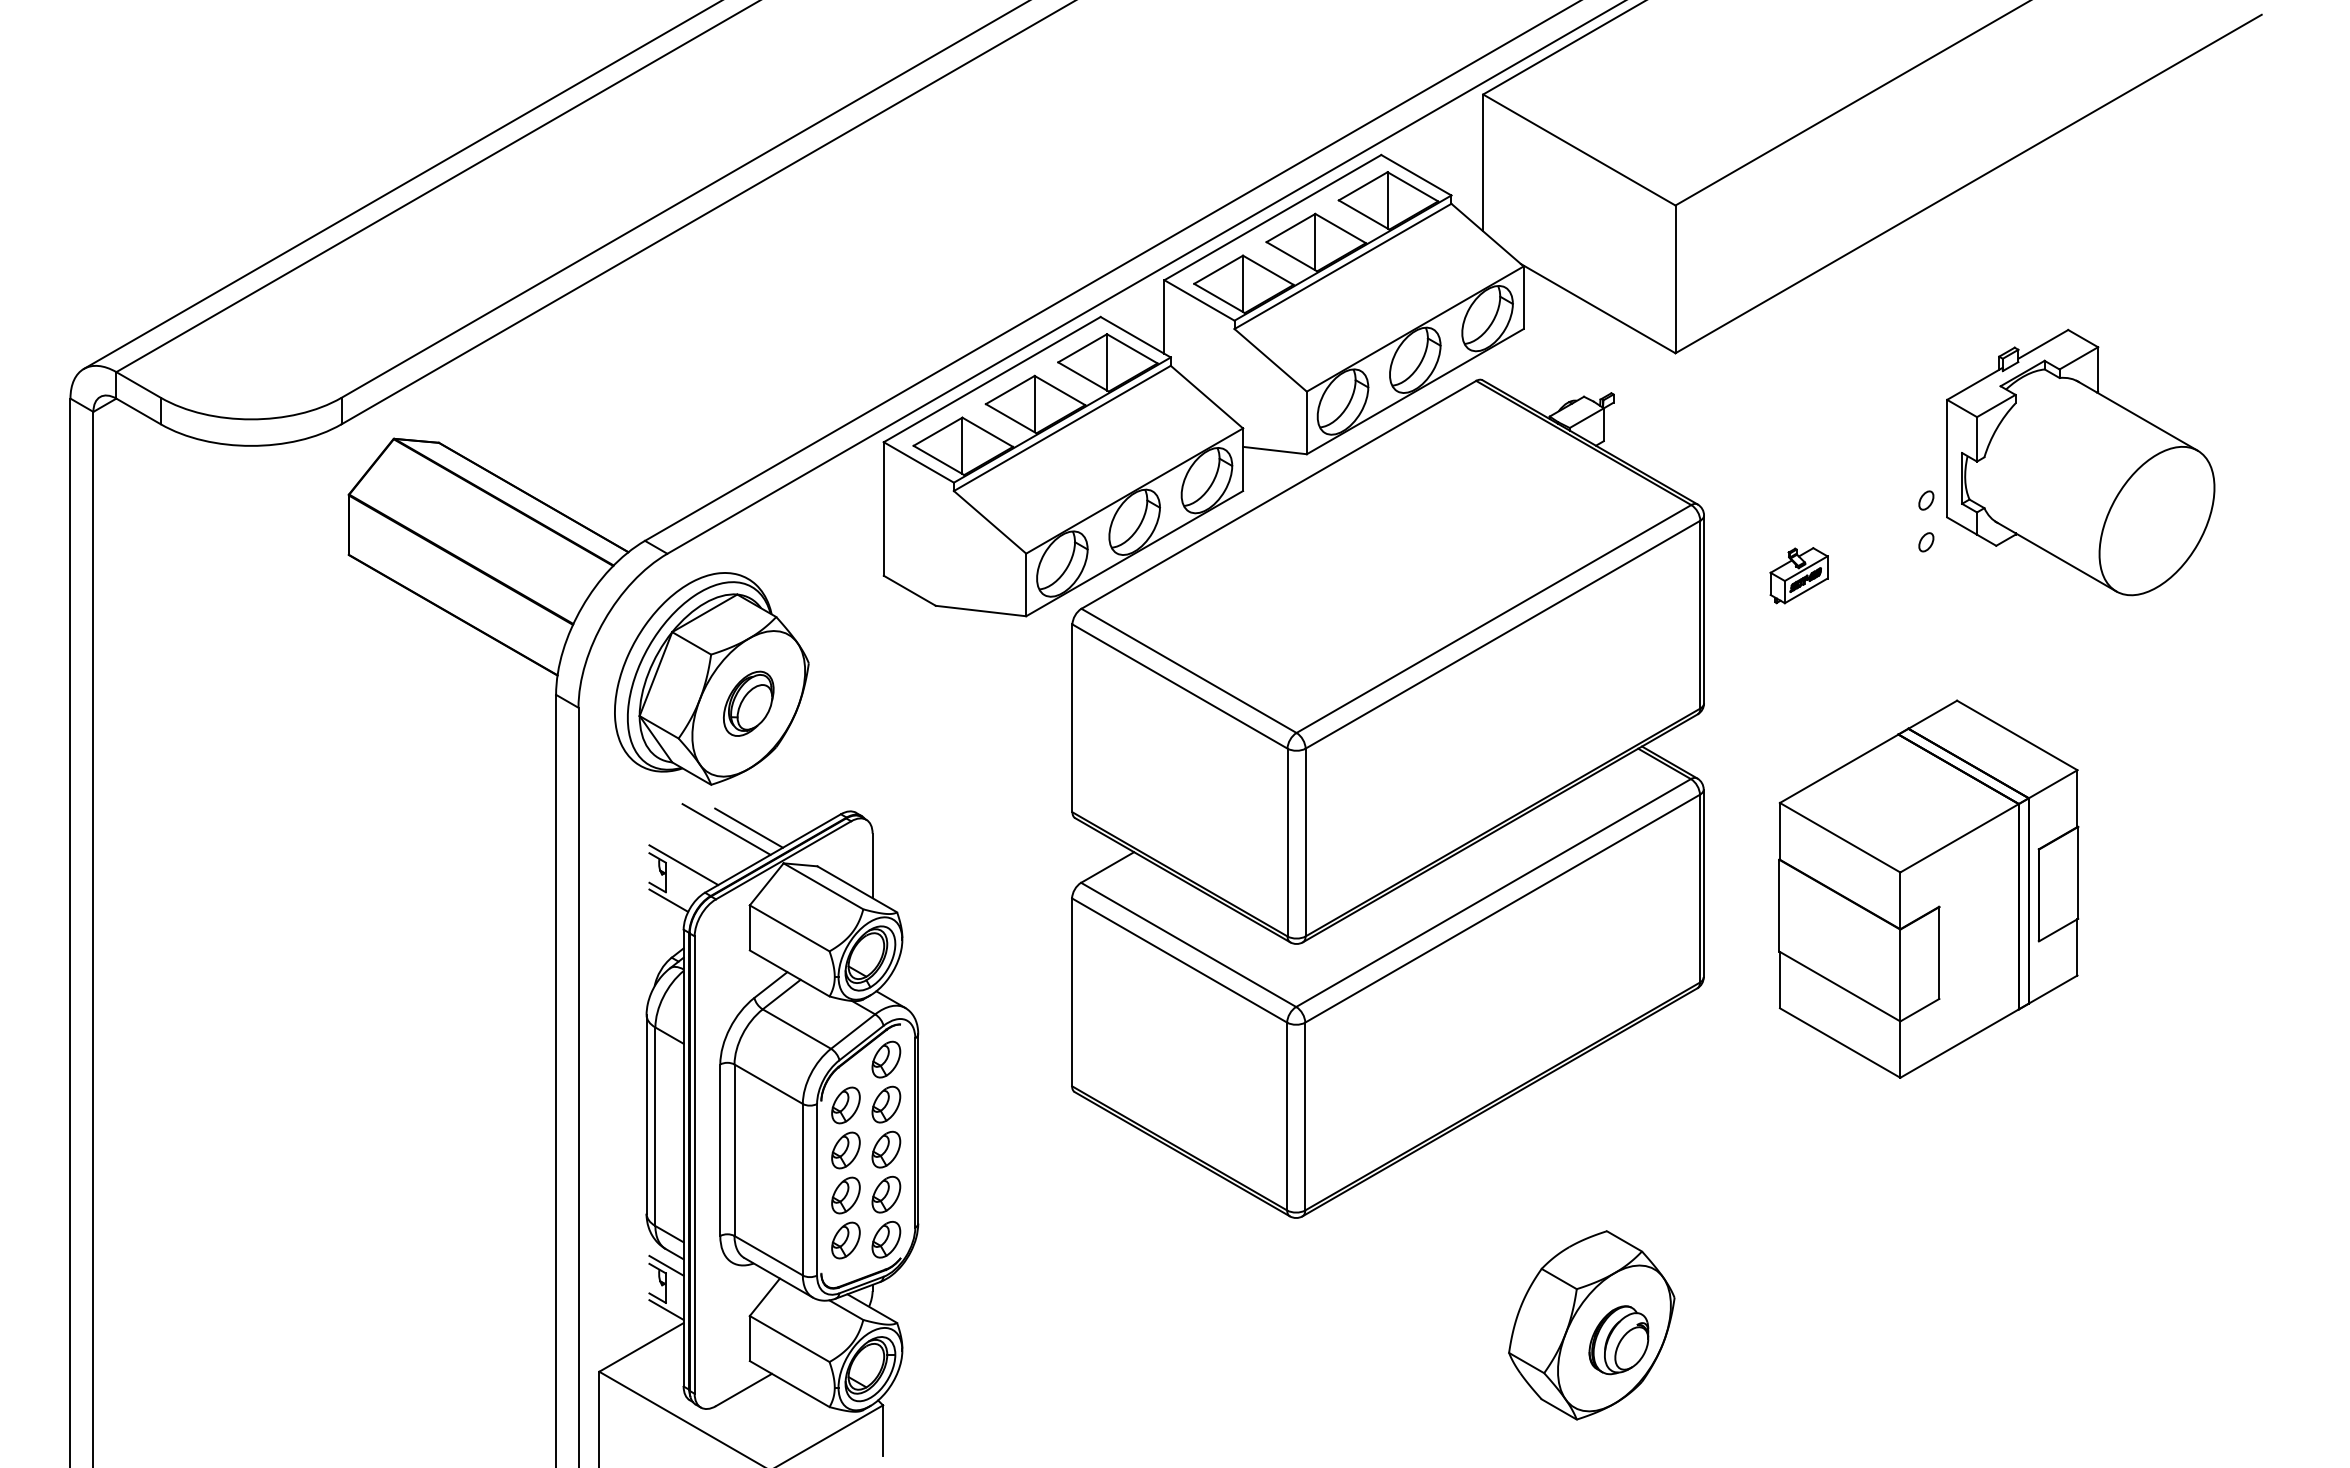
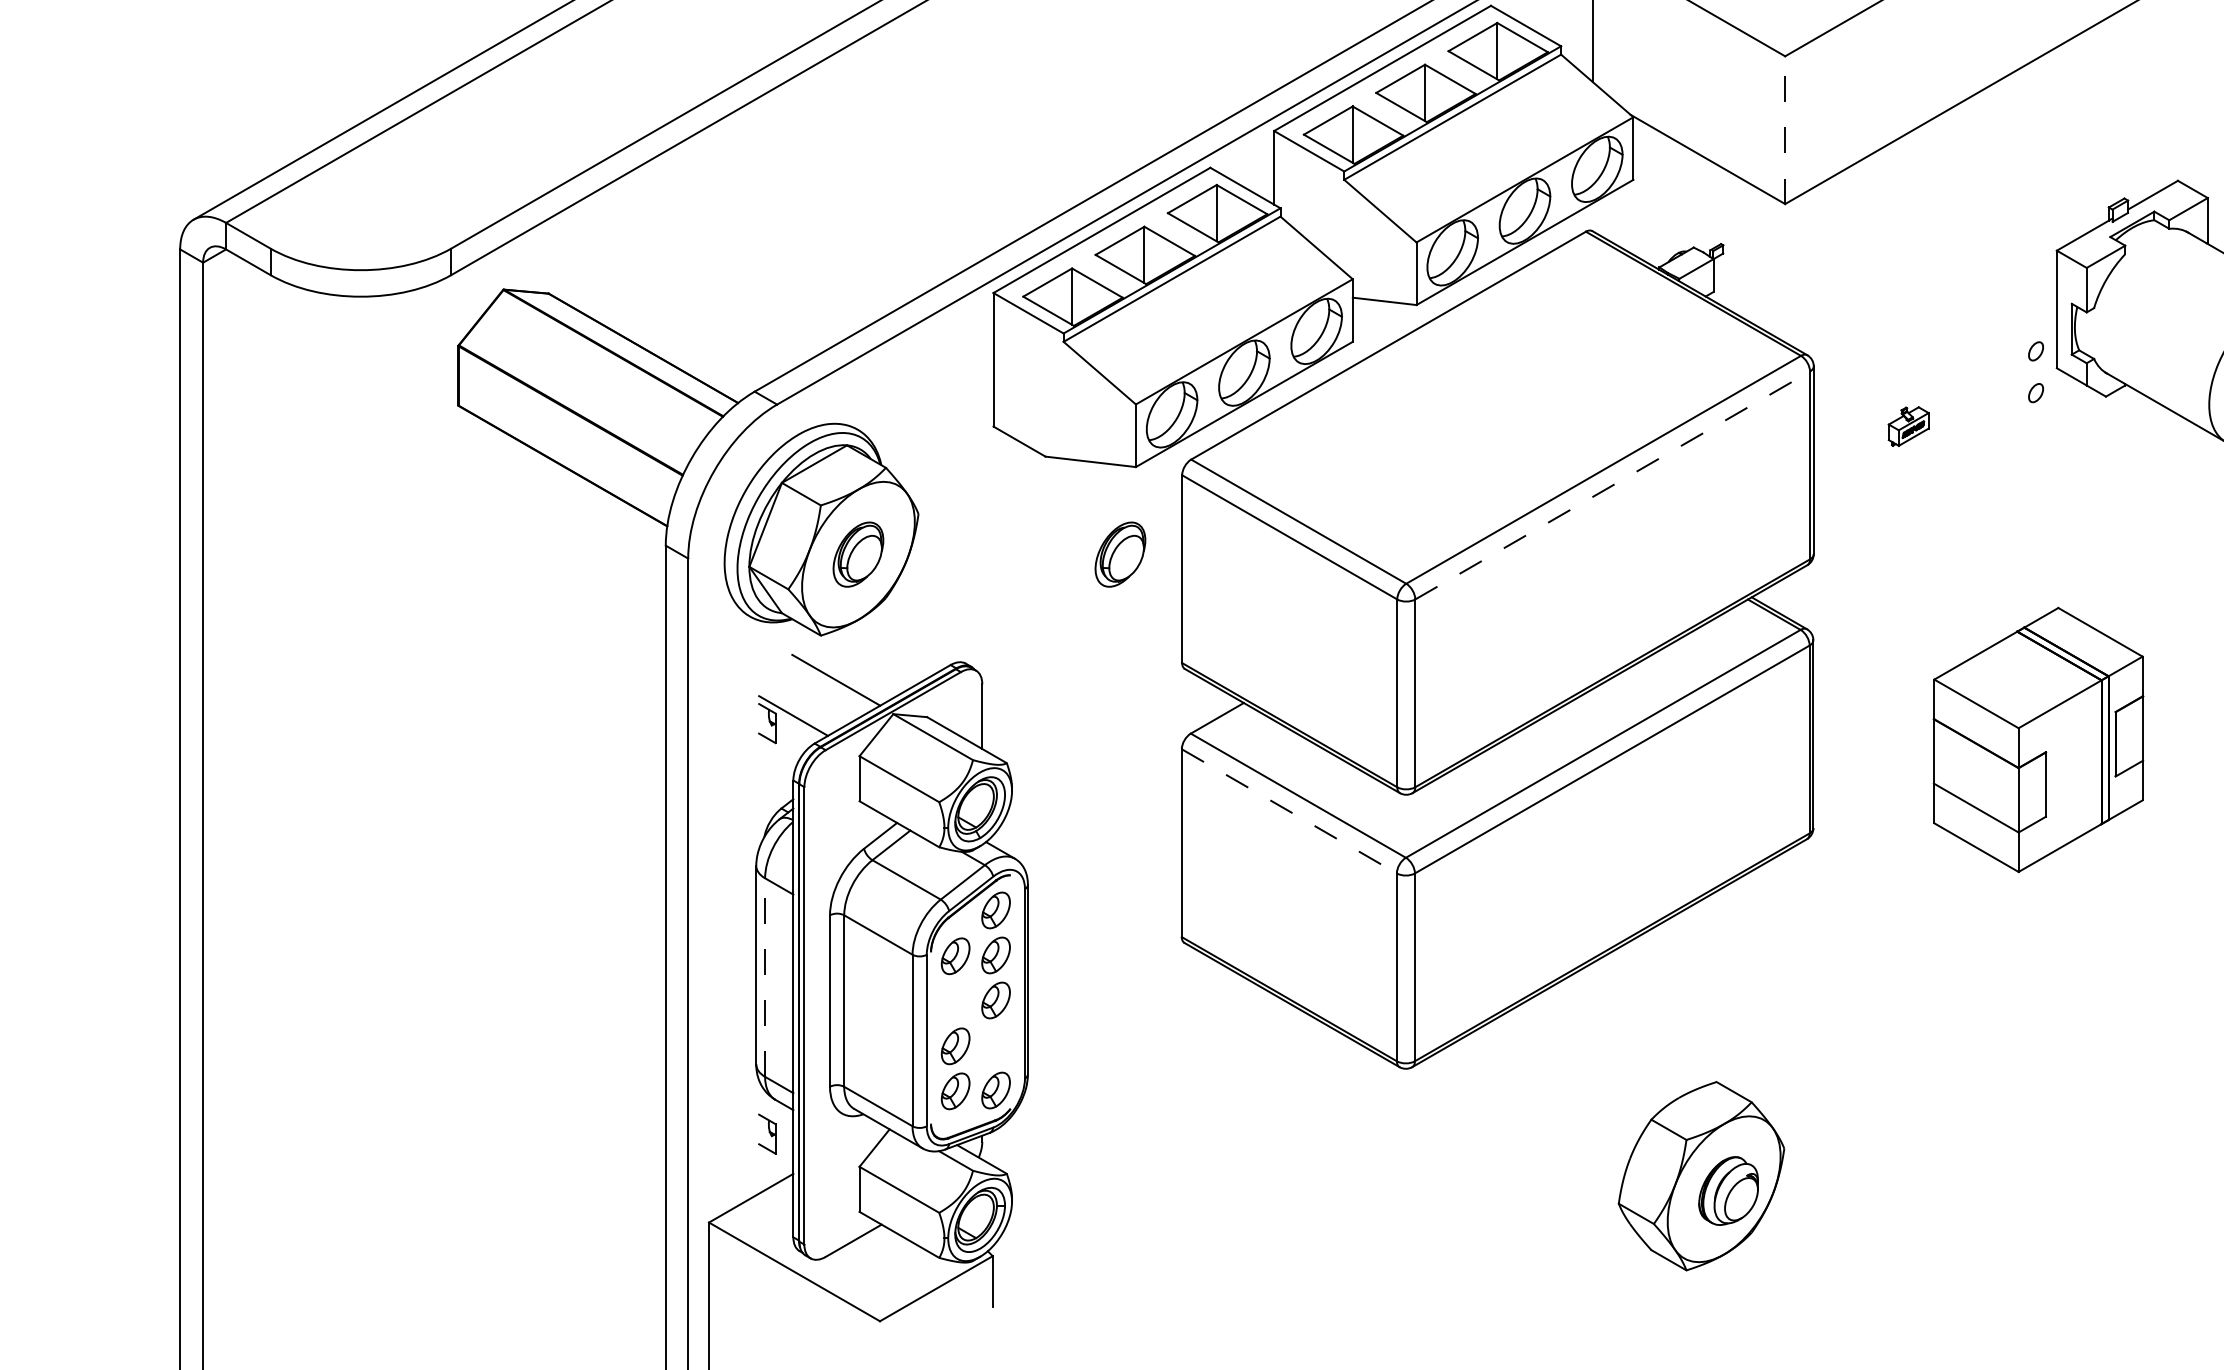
line: (1675, 279) -> (1785, 130), solid -> dashed
part: (1798, 575) -> (1908, 426), size x0.7
line: (1502, 634) -> (1612, 485), solid -> dashed
part: (1010, 703) -> (1120, 554), added
line: (748, 827) -> (858, 678), removed
part: (1928, 888) -> (2038, 739), size x0.7
line: (668, 900) -> (778, 751), removed
line: (1180, 960) -> (1290, 811), solid -> dashed
line: (655, 1126) -> (765, 977), solid -> dashed
part: (845, 1150) -> (955, 1001), removed
part: (886, 1194) -> (996, 1045), removed
line: (666, 1265) -> (776, 1116), removed
line: (666, 1309) -> (776, 1160), removed

